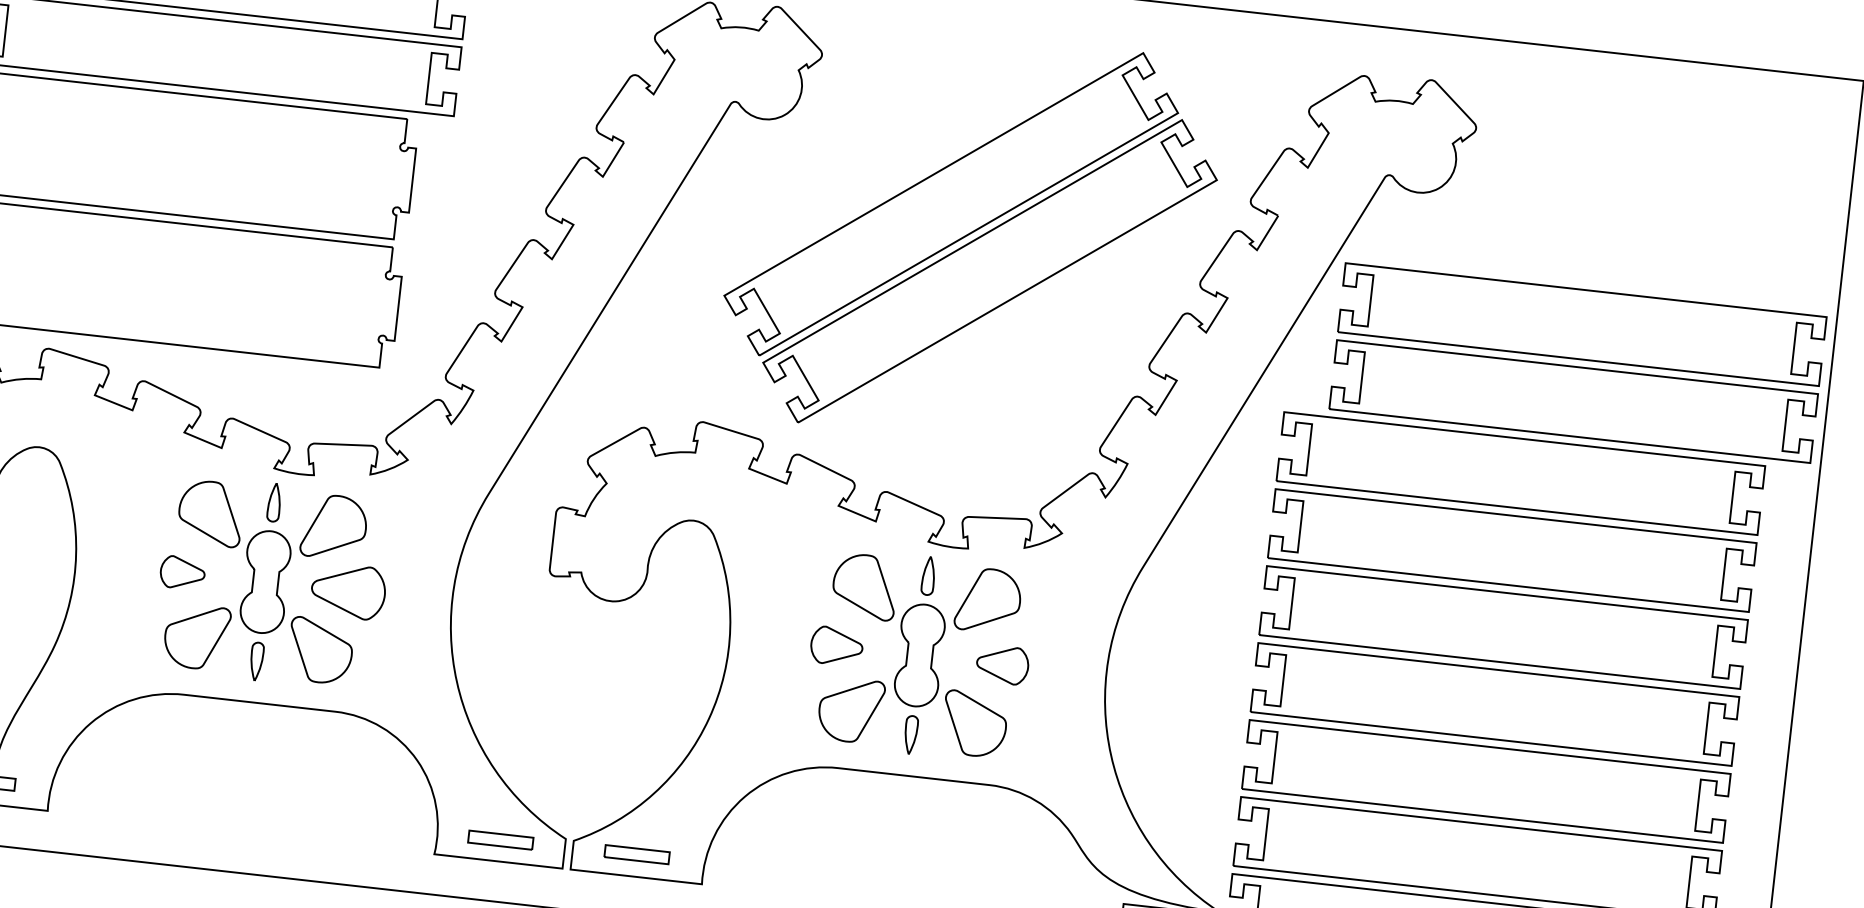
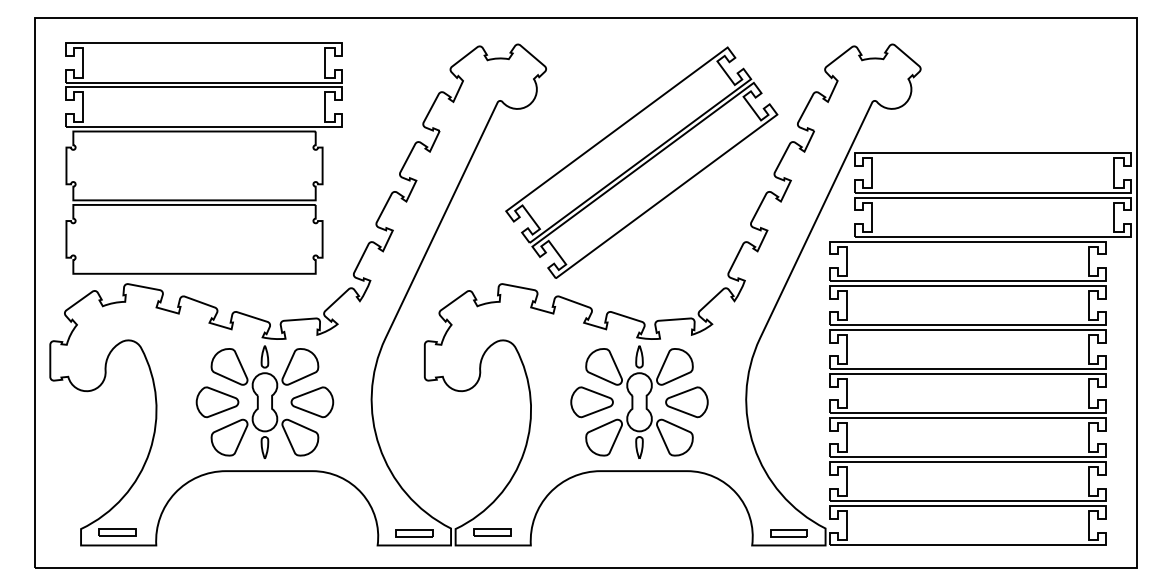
part: (182, 573) -> (217, 402), size x1.67
part: (835, 646) -> (591, 402), size x1.43
part: (1001, 665) -> (686, 402), size x1.43

